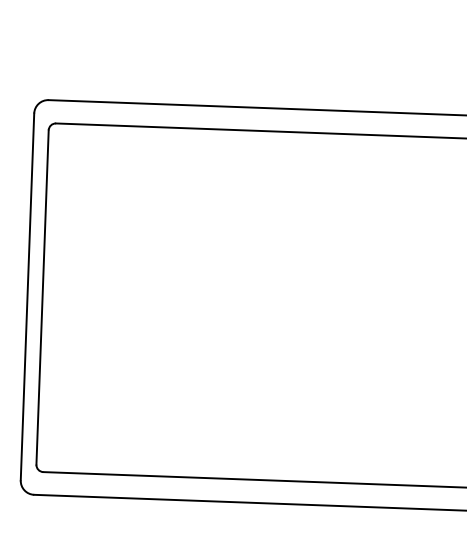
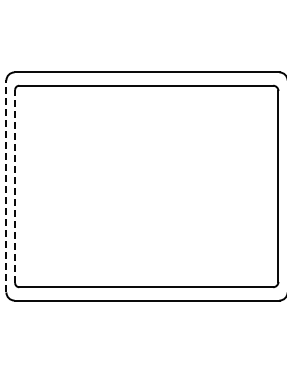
line: (27, 296) -> (6, 186), solid -> dashed
line: (43, 297) -> (15, 186), solid -> dashed

